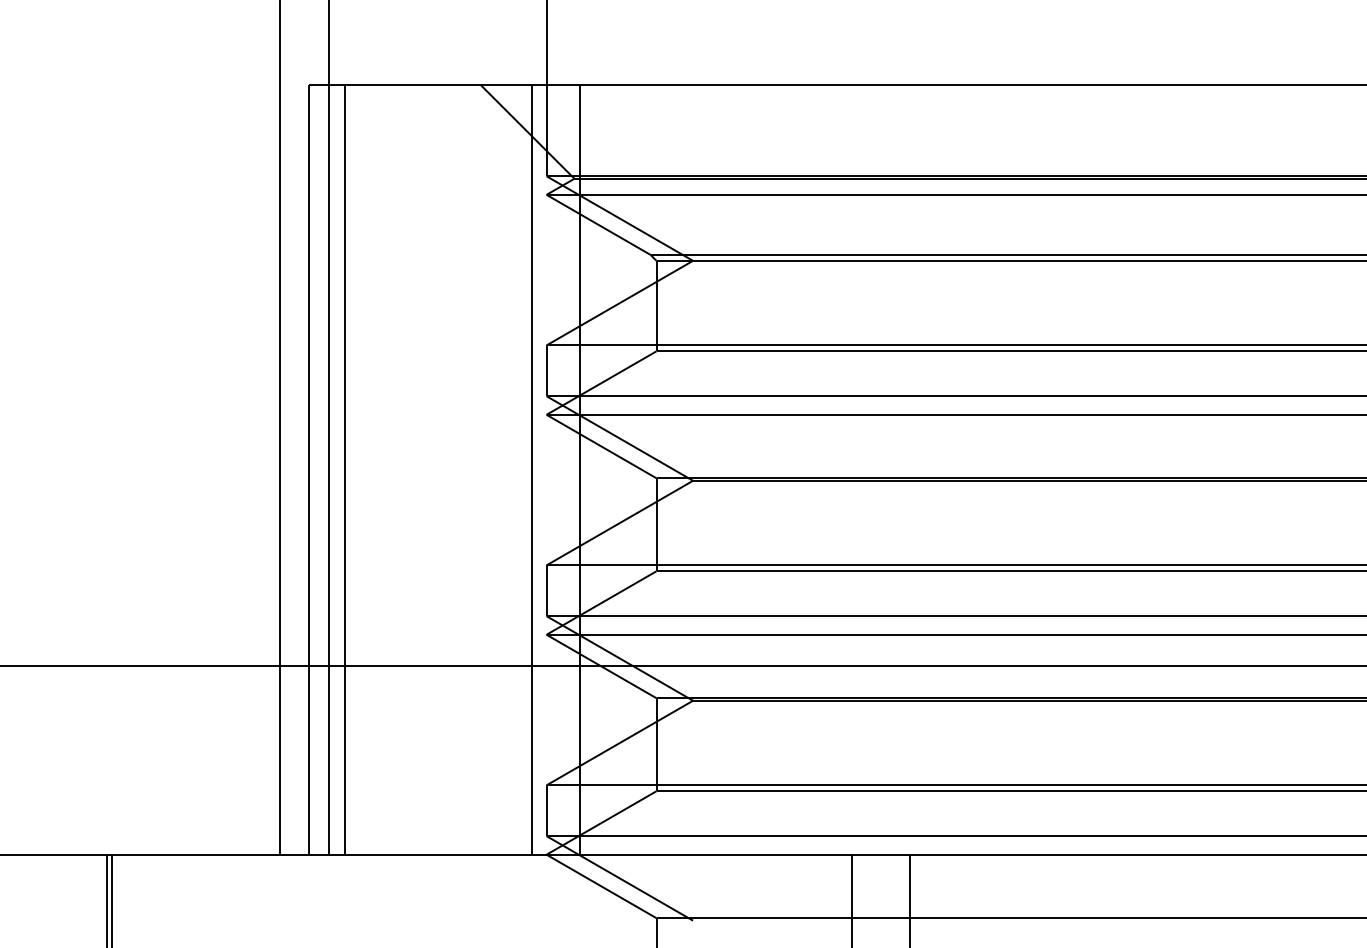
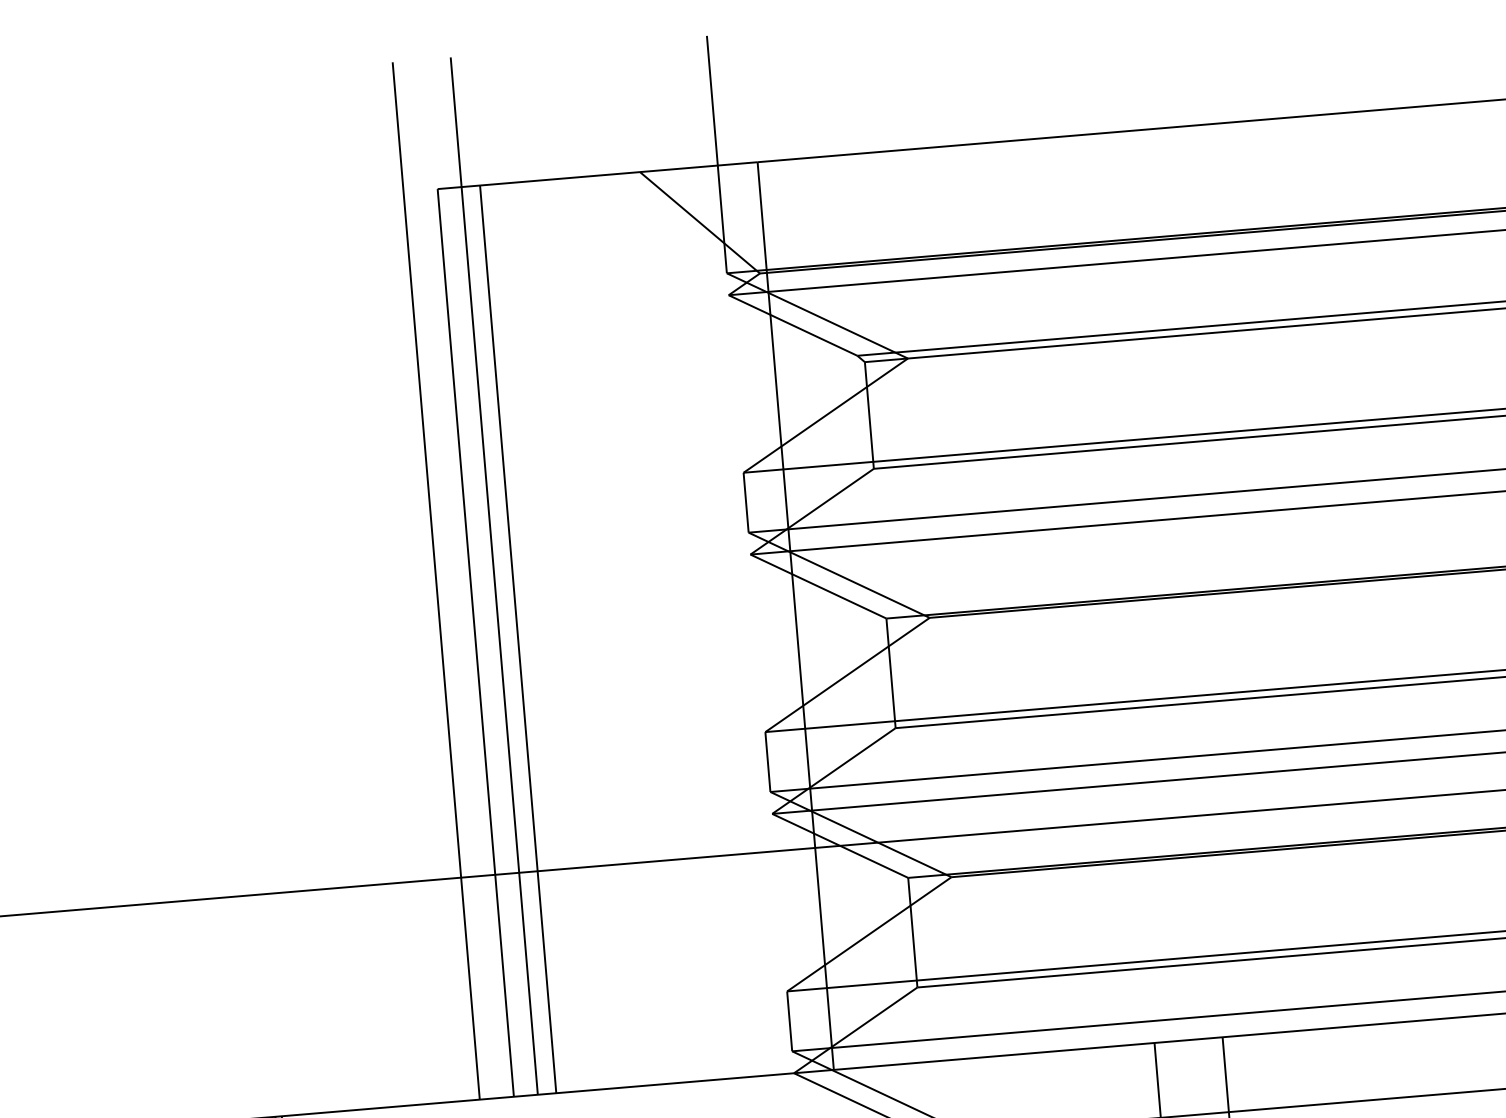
line: (531, 469) -> (738, 620), removed

